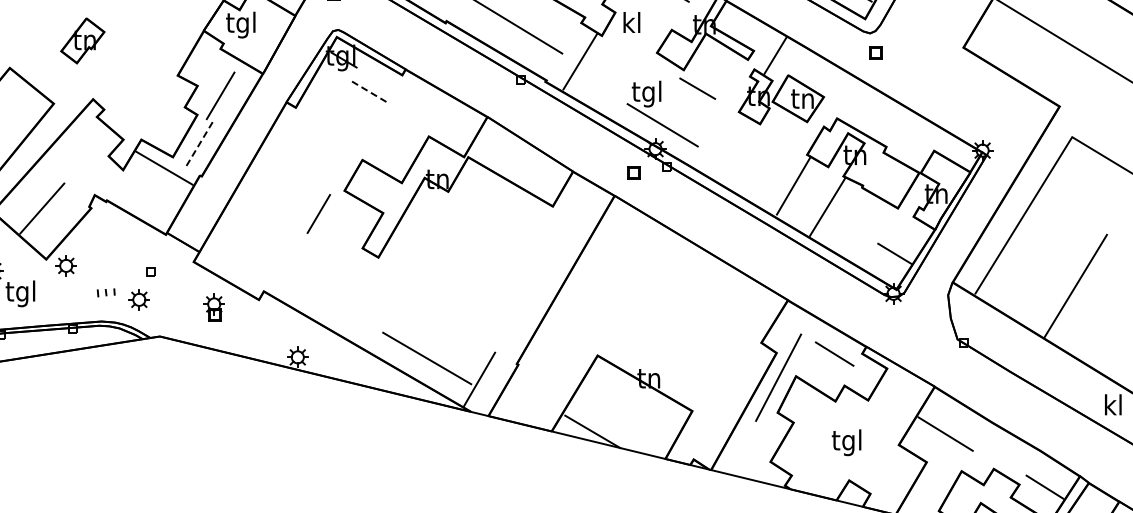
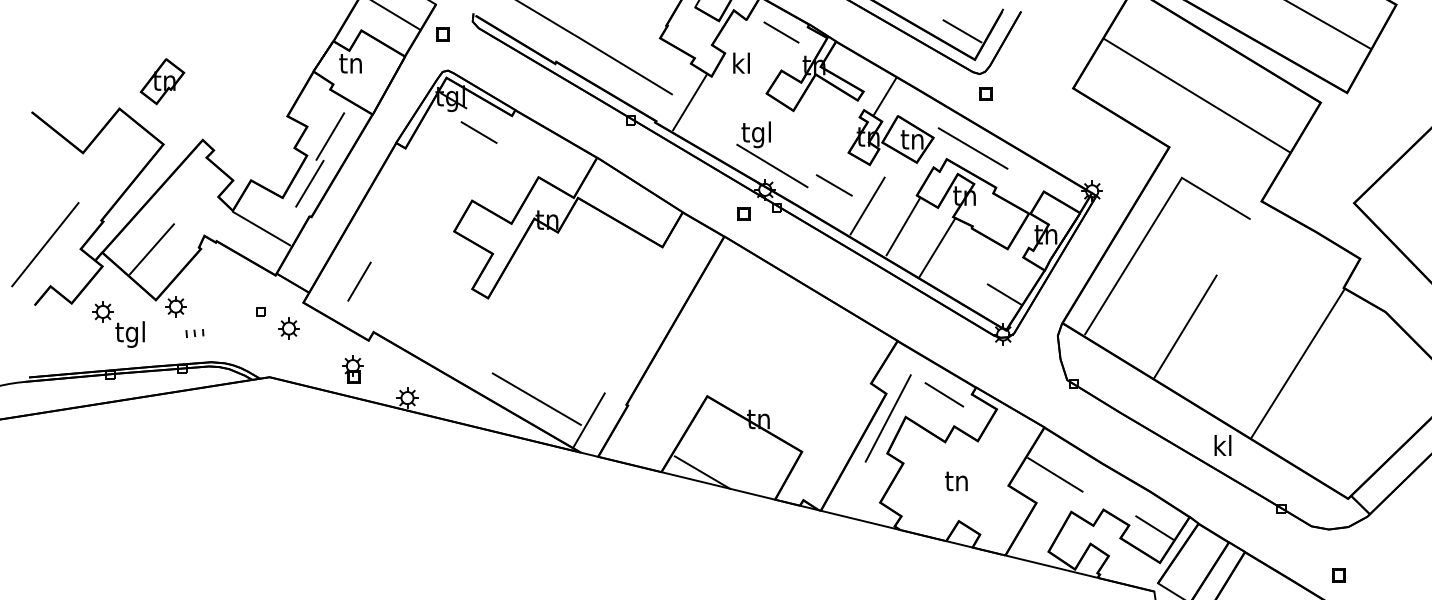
text: (240, 24) -> (350, 65), tgl -> tn
part: (82, 40) -> (162, 81), moved
line: (697, 88) -> (834, 185), moved
line: (369, 91) -> (479, 132), dashed -> solid
line: (862, 107) -> (972, 148), added
line: (199, 142) -> (309, 183), dashed -> solid
line: (757, 164) -> (867, 205), added
line: (163, 167) -> (261, 228), moved
line: (318, 213) -> (359, 281), moved
part: (105, 292) -> (194, 333), moved
part: (138, 299) -> (288, 328), moved
part: (213, 307) -> (352, 369), moved
text: (845, 442) -> (955, 483), tgl -> tn

